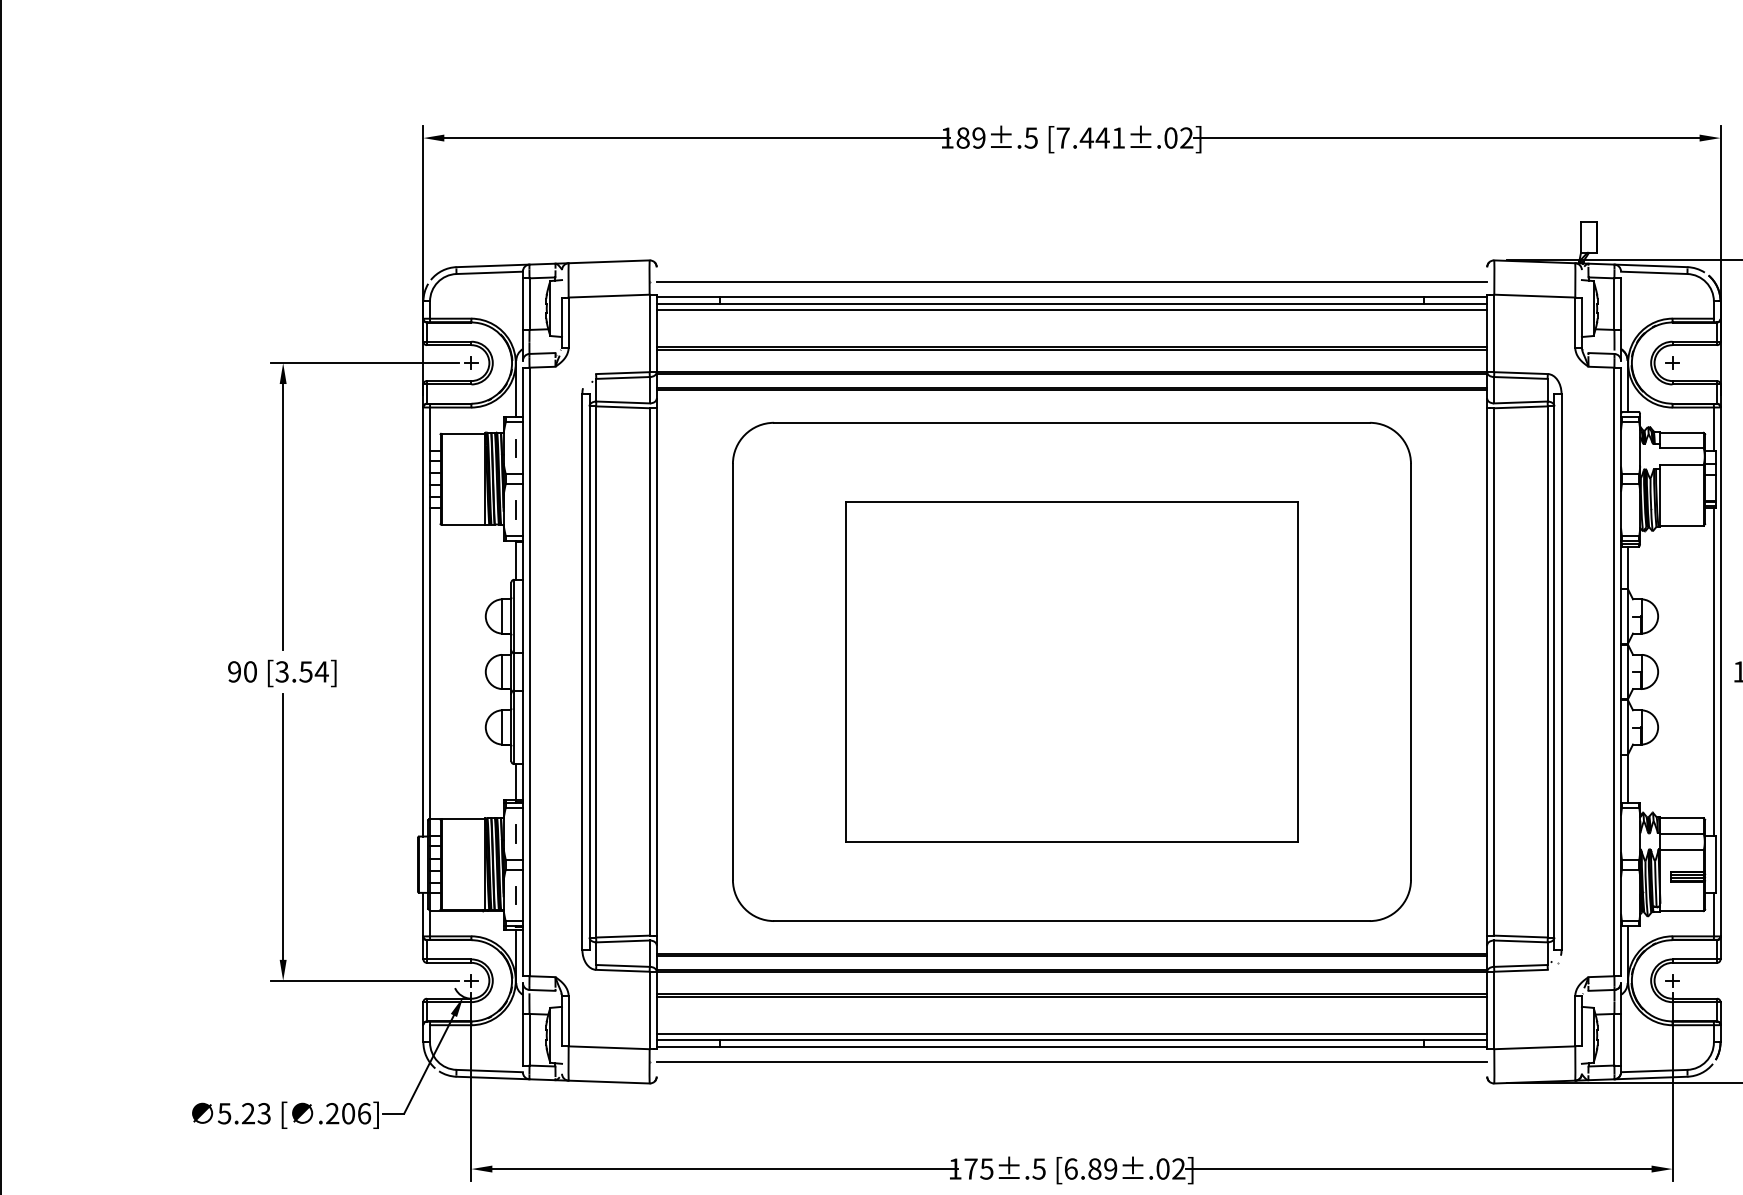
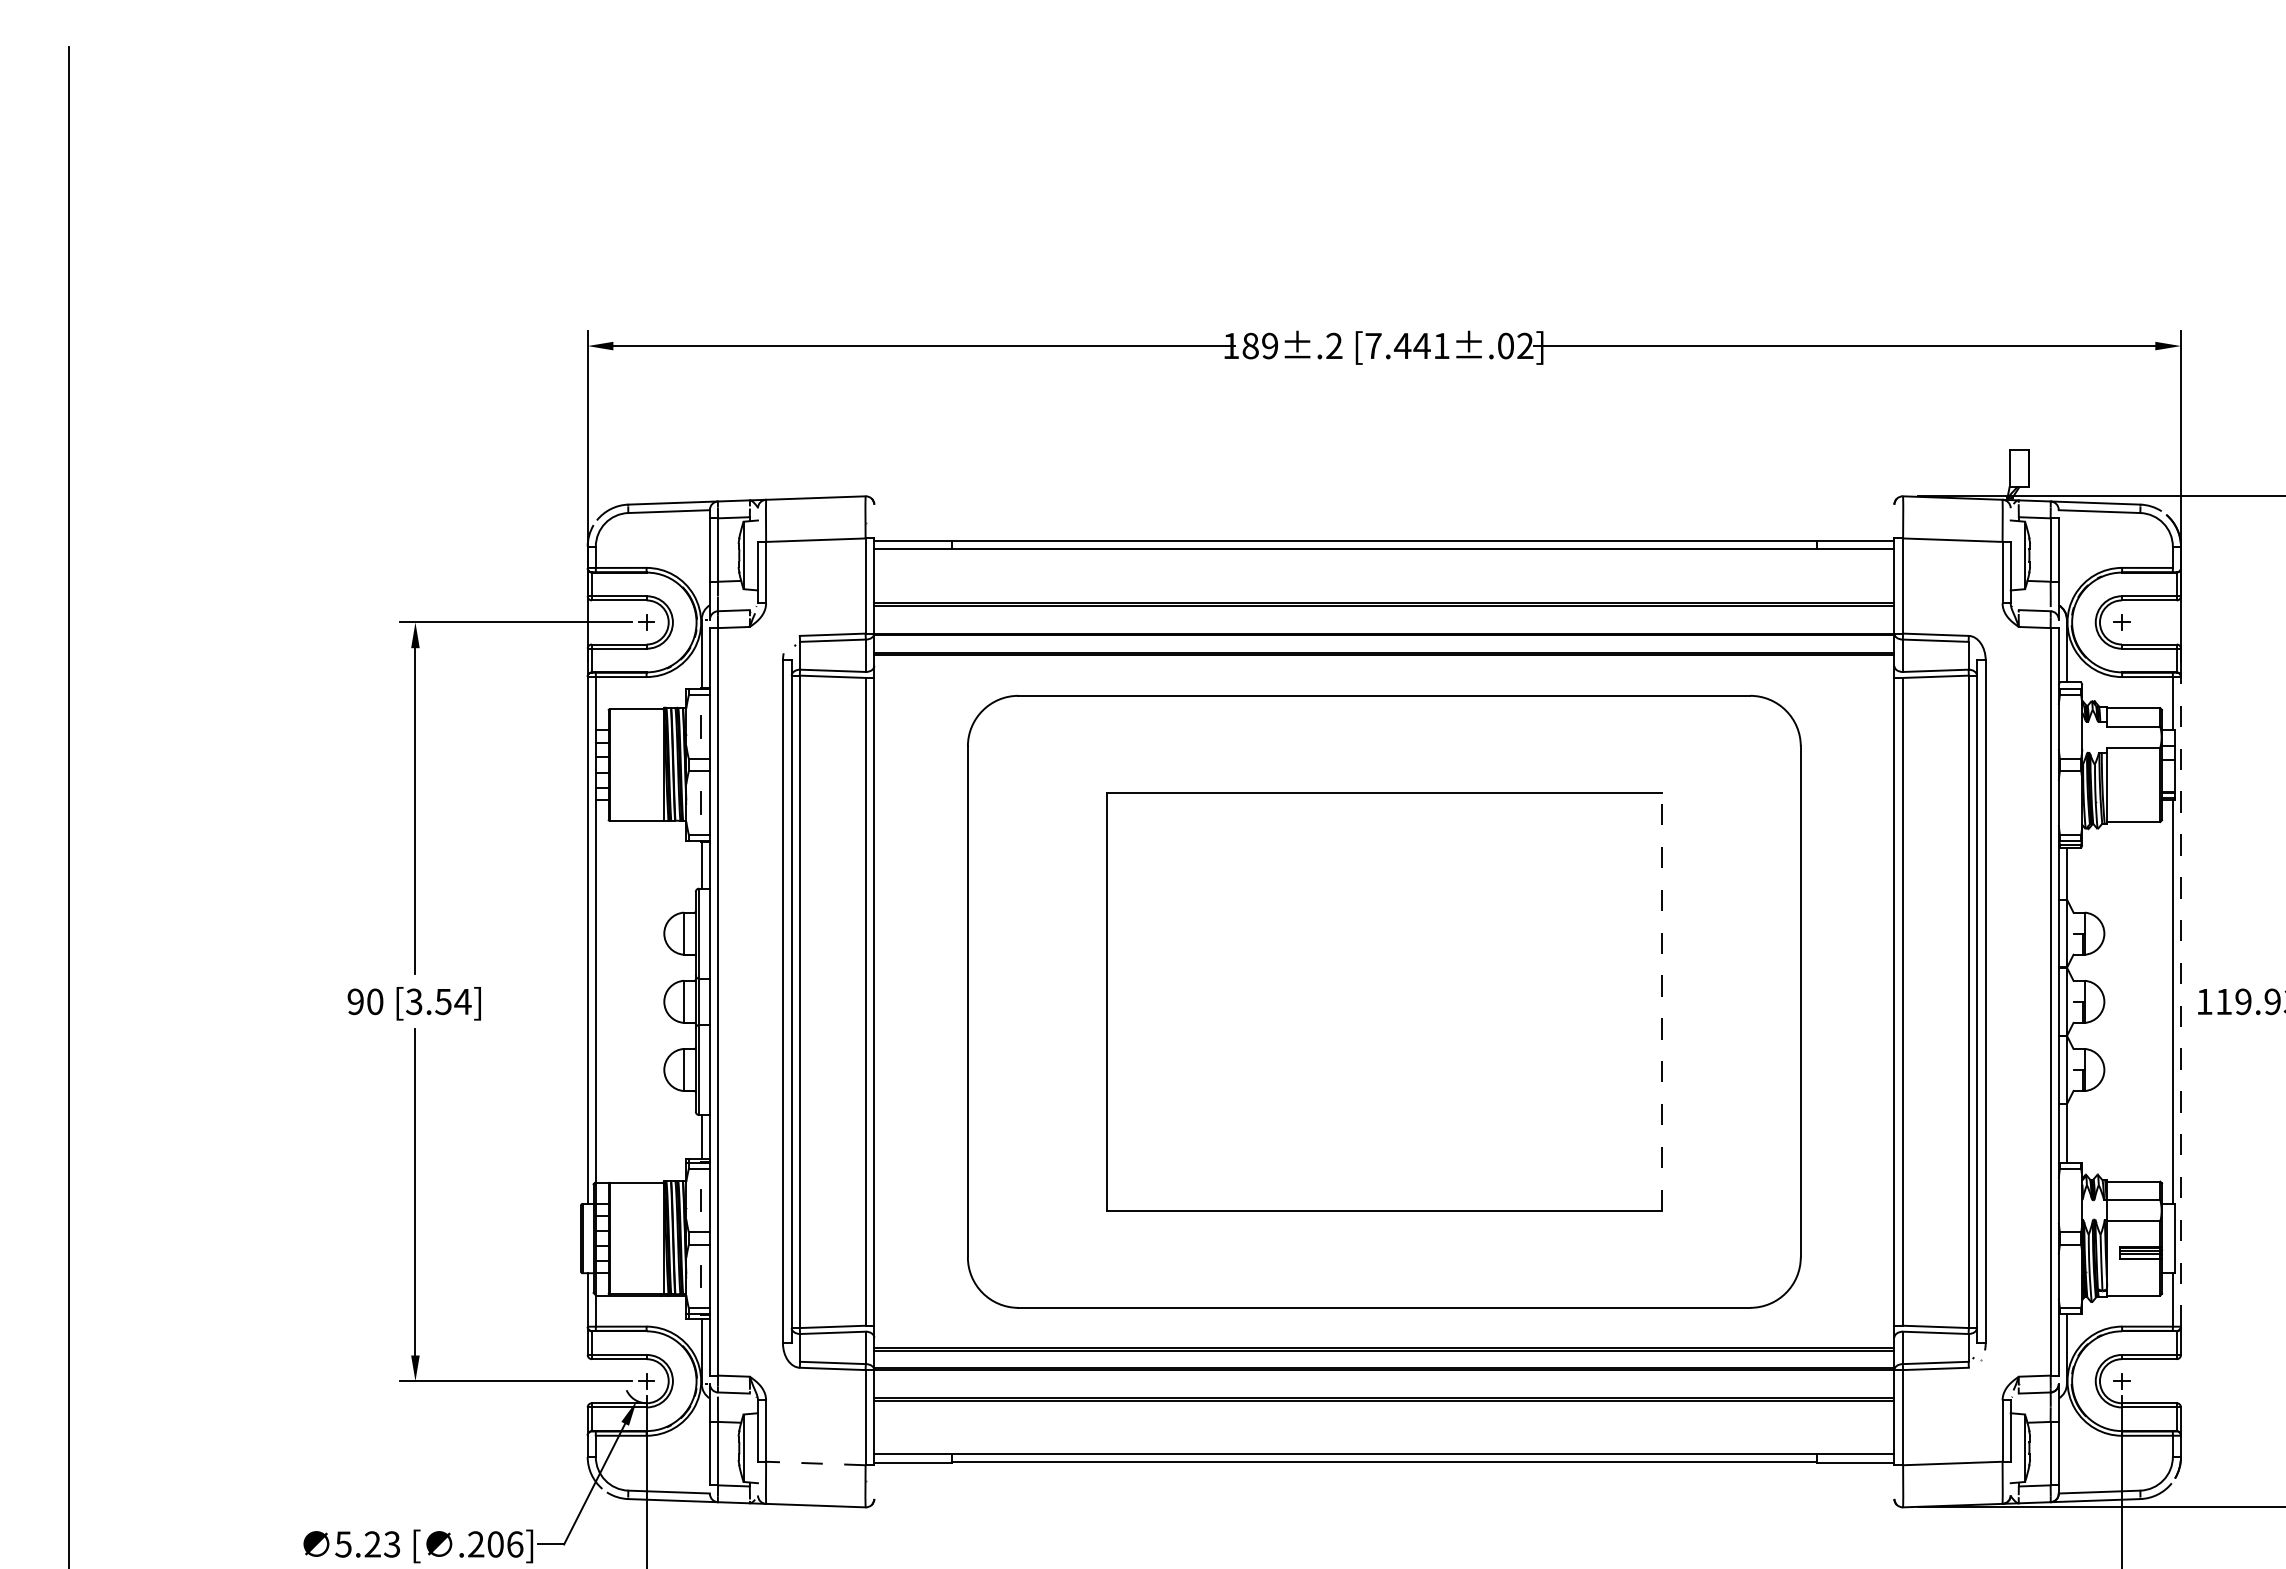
text: (1031, 137) -> (1334, 345), 189±.5 -> 189±.2
line: (1072, 281) -> (1384, 522), removed
line: (1072, 310) -> (1384, 557), removed
line: (1297, 671) -> (1661, 1001), solid -> dashed
line: (1720, 671) -> (2181, 1001), solid -> dashed
line: (1072, 1033) -> (1384, 1446), removed
line: (608, 1047) -> (815, 1463), solid -> dashed
line: (1072, 1062) -> (1384, 1481), removed

